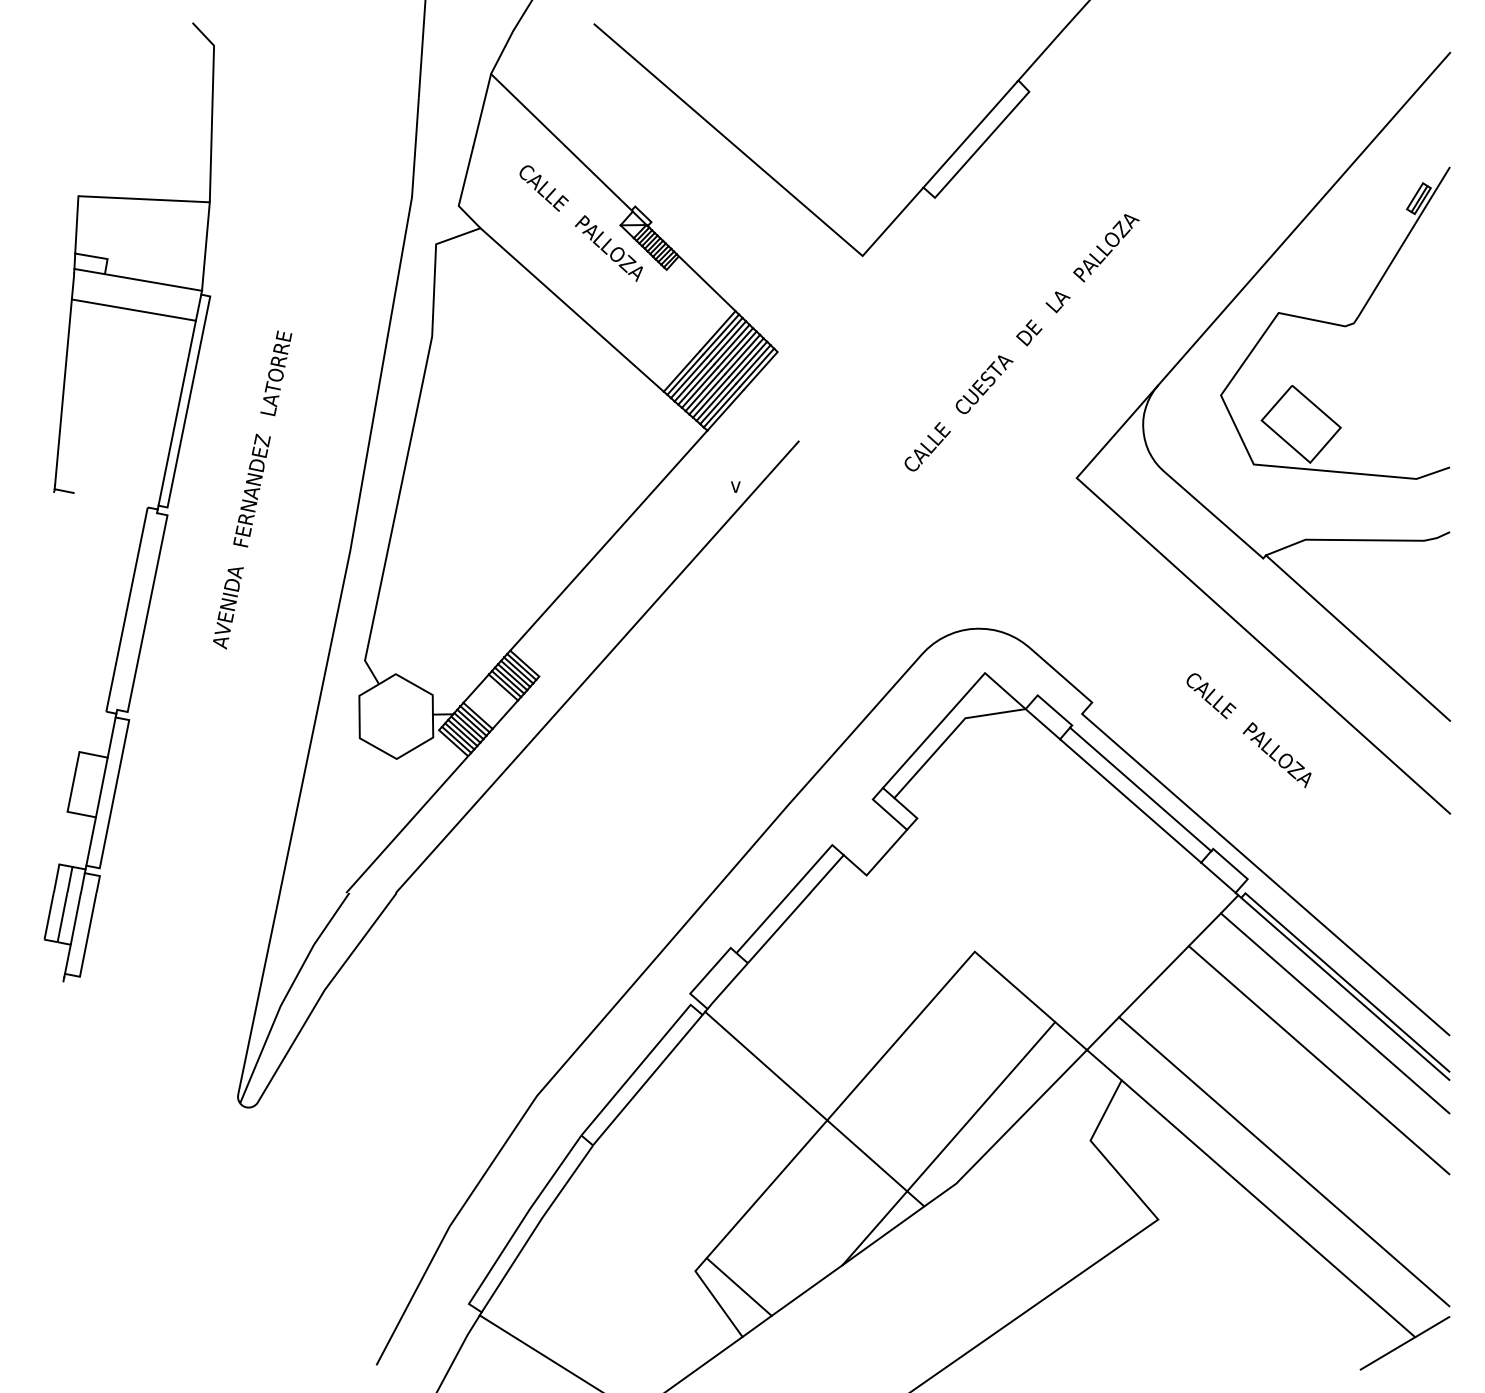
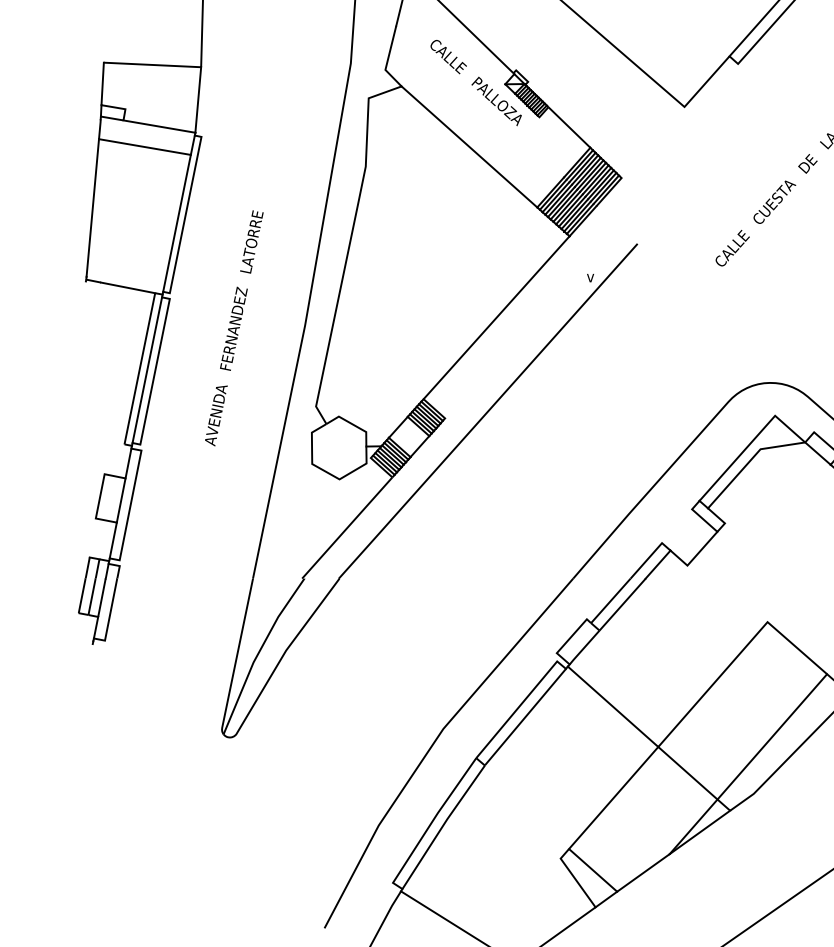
text: (252, 489) -> (234, 327), moved
line: (110, 500) -> (127, 288), added
line: (137, 611) -> (147, 370), added

